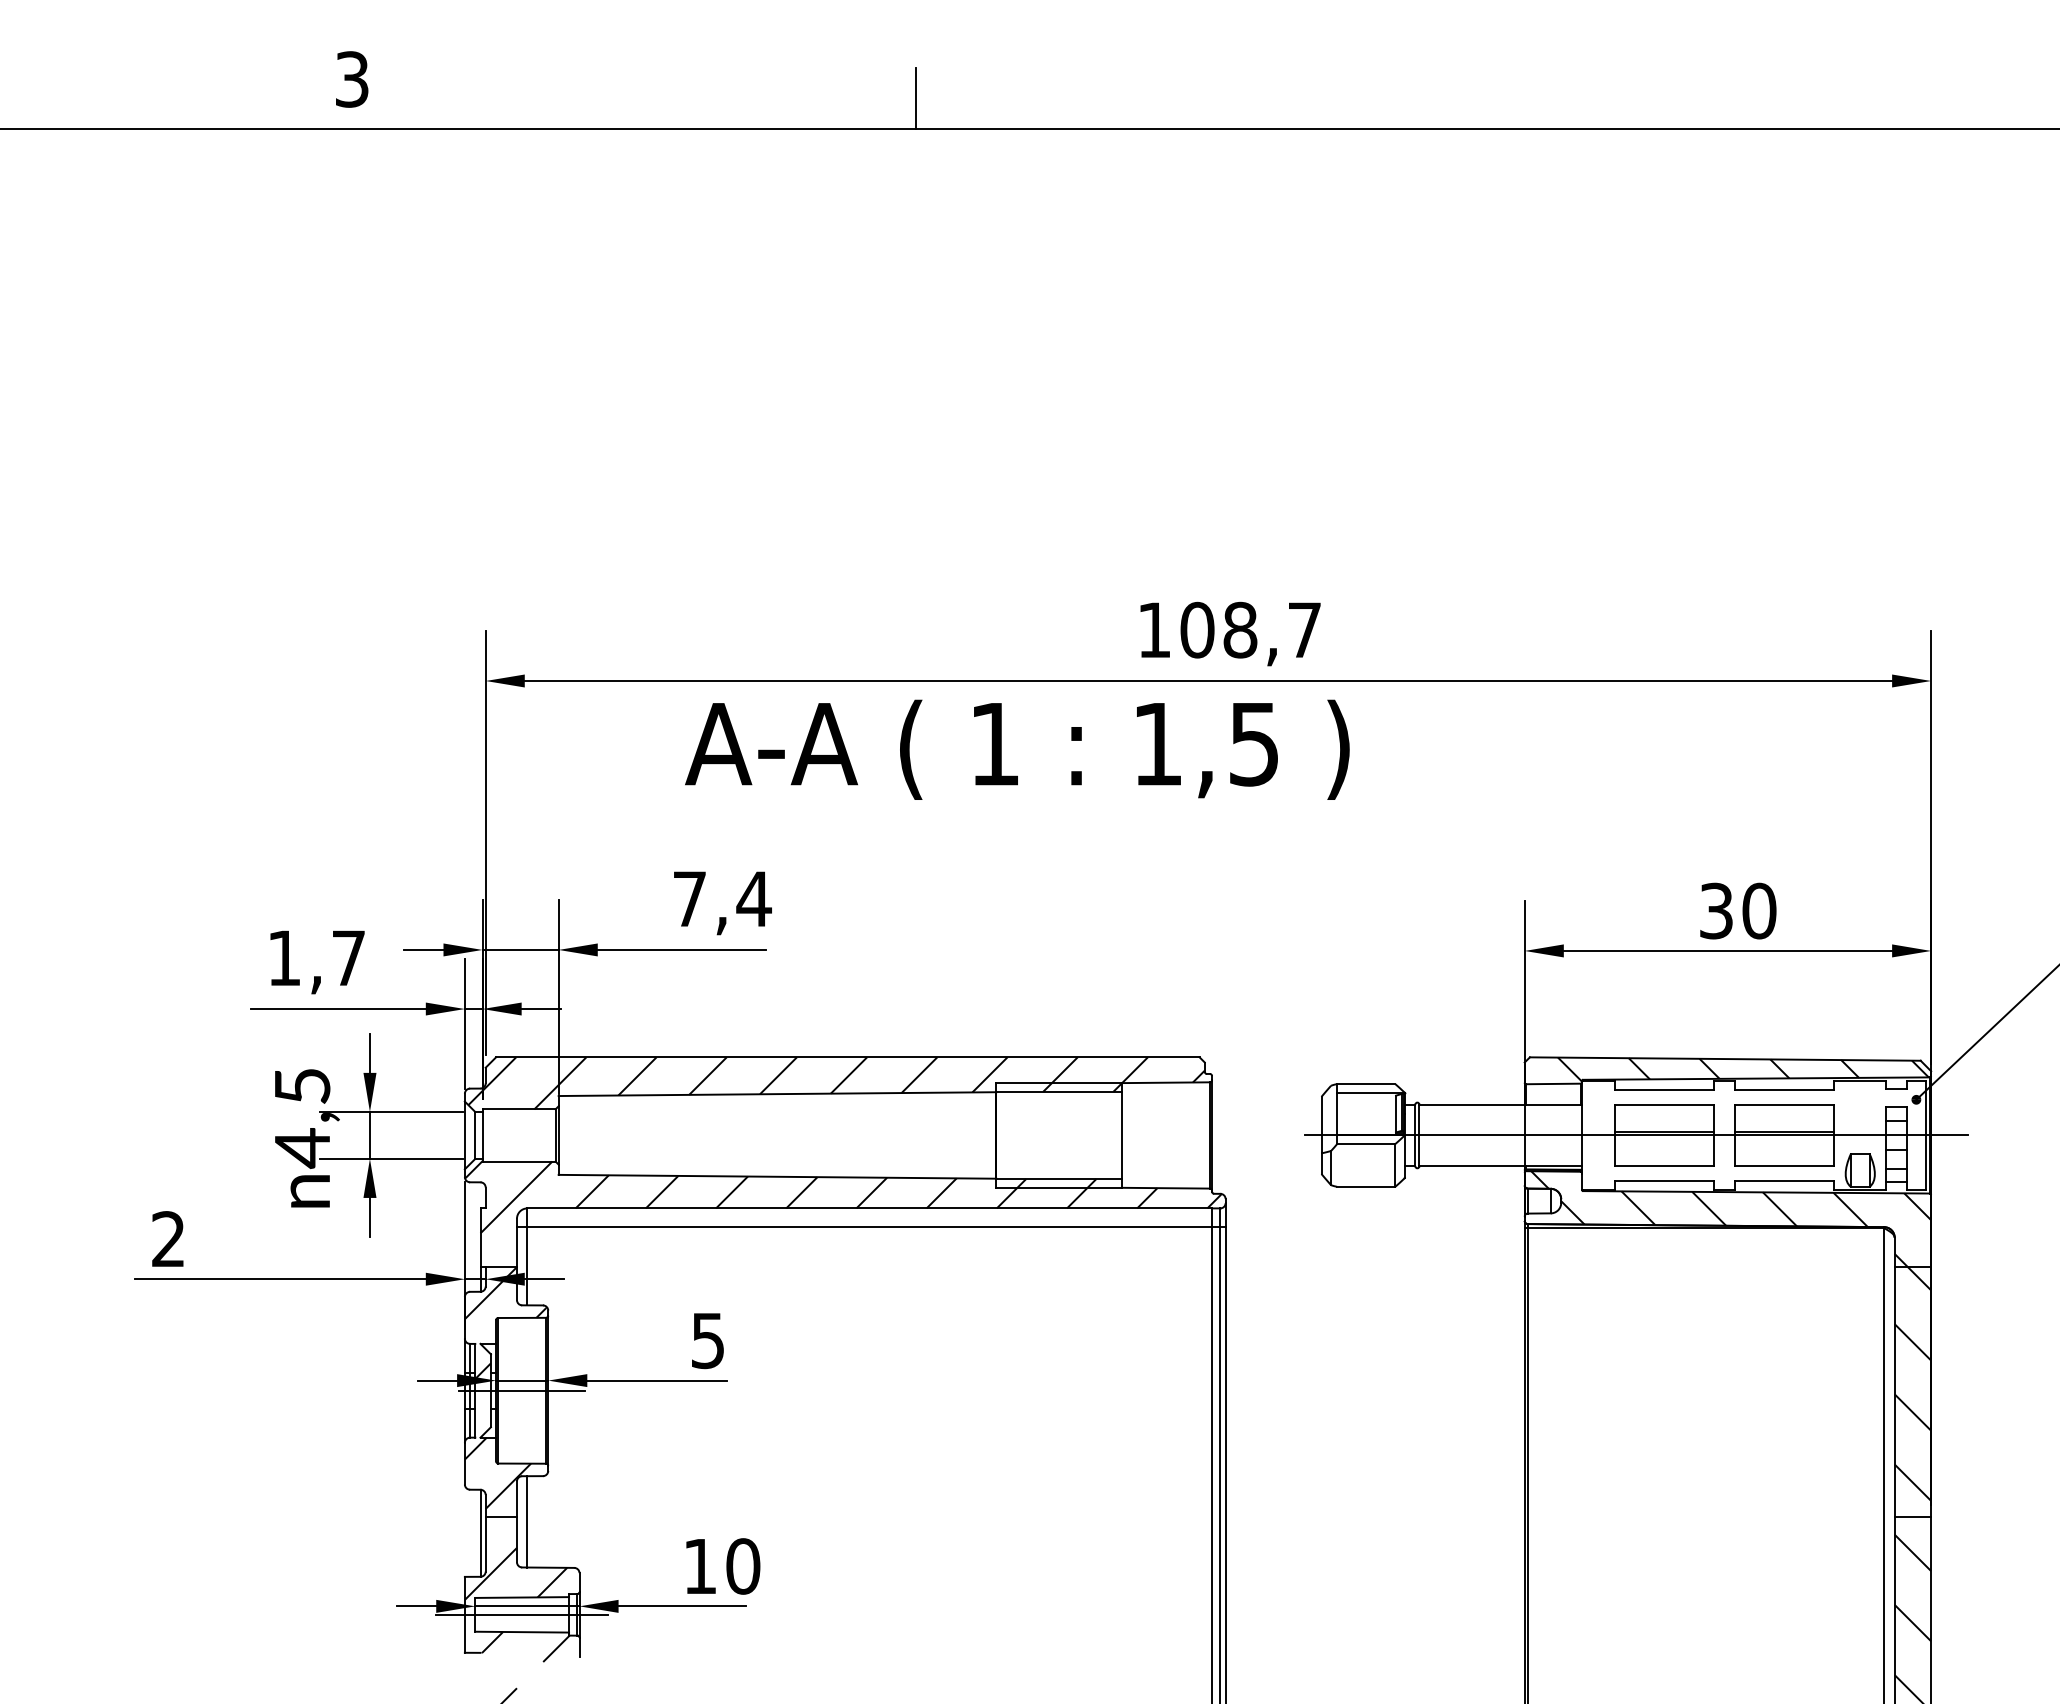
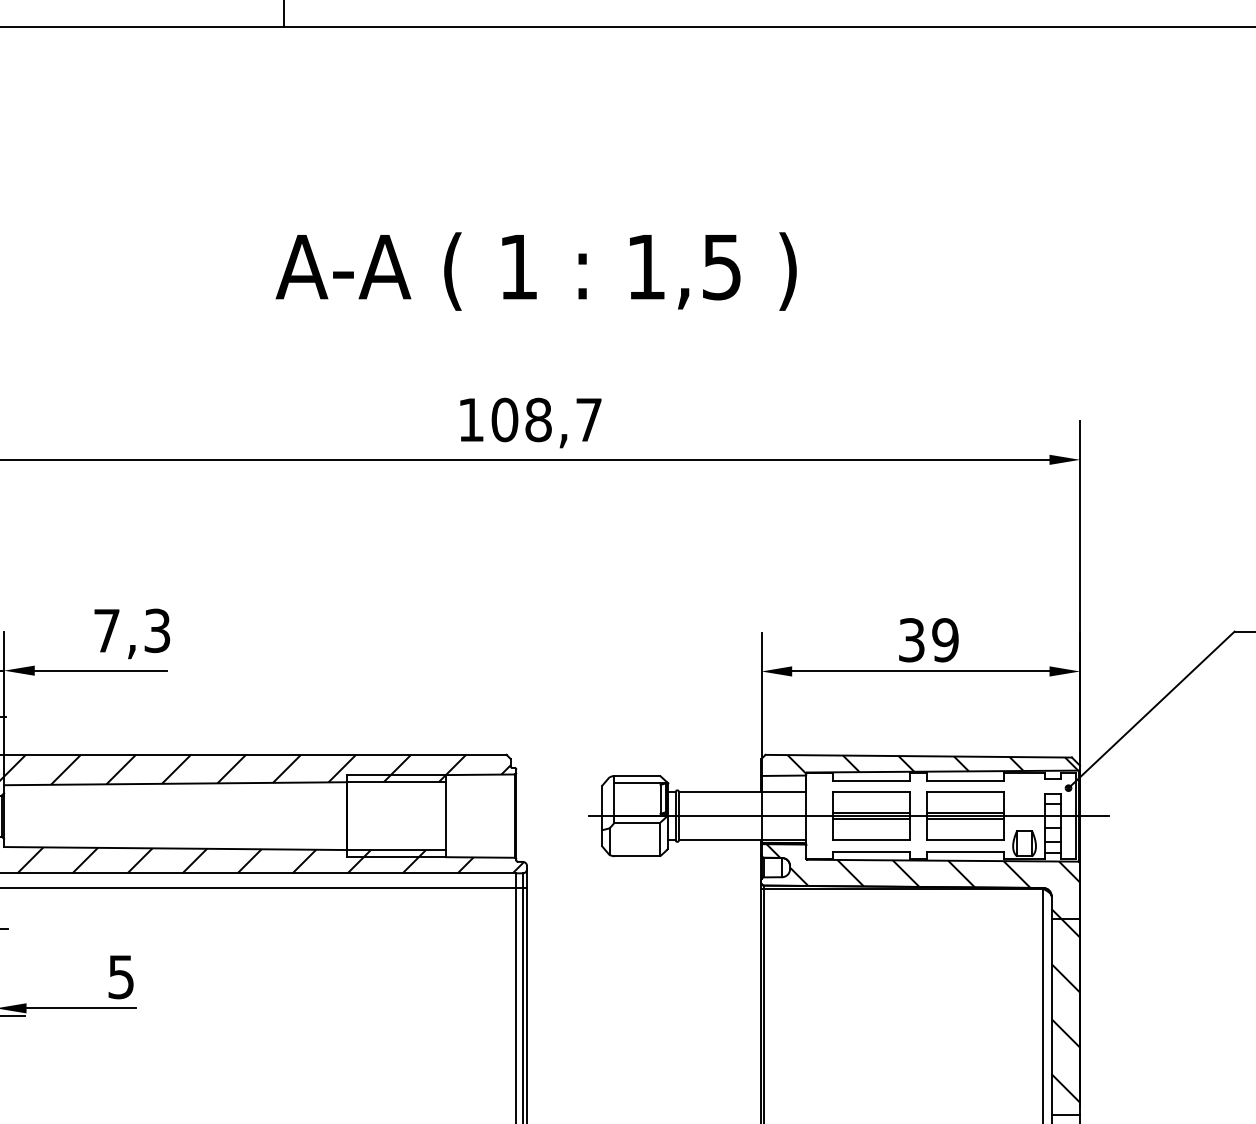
text: (1017, 749) -> (536, 271), moved
text: (753, 898) -> (156, 630), 7,4 -> 7,3
text: (1759, 910) -> (945, 639), 30 -> 39
line: (1664, 1138) -> (871, 818), added
line: (1784, 1138) -> (965, 818), added

